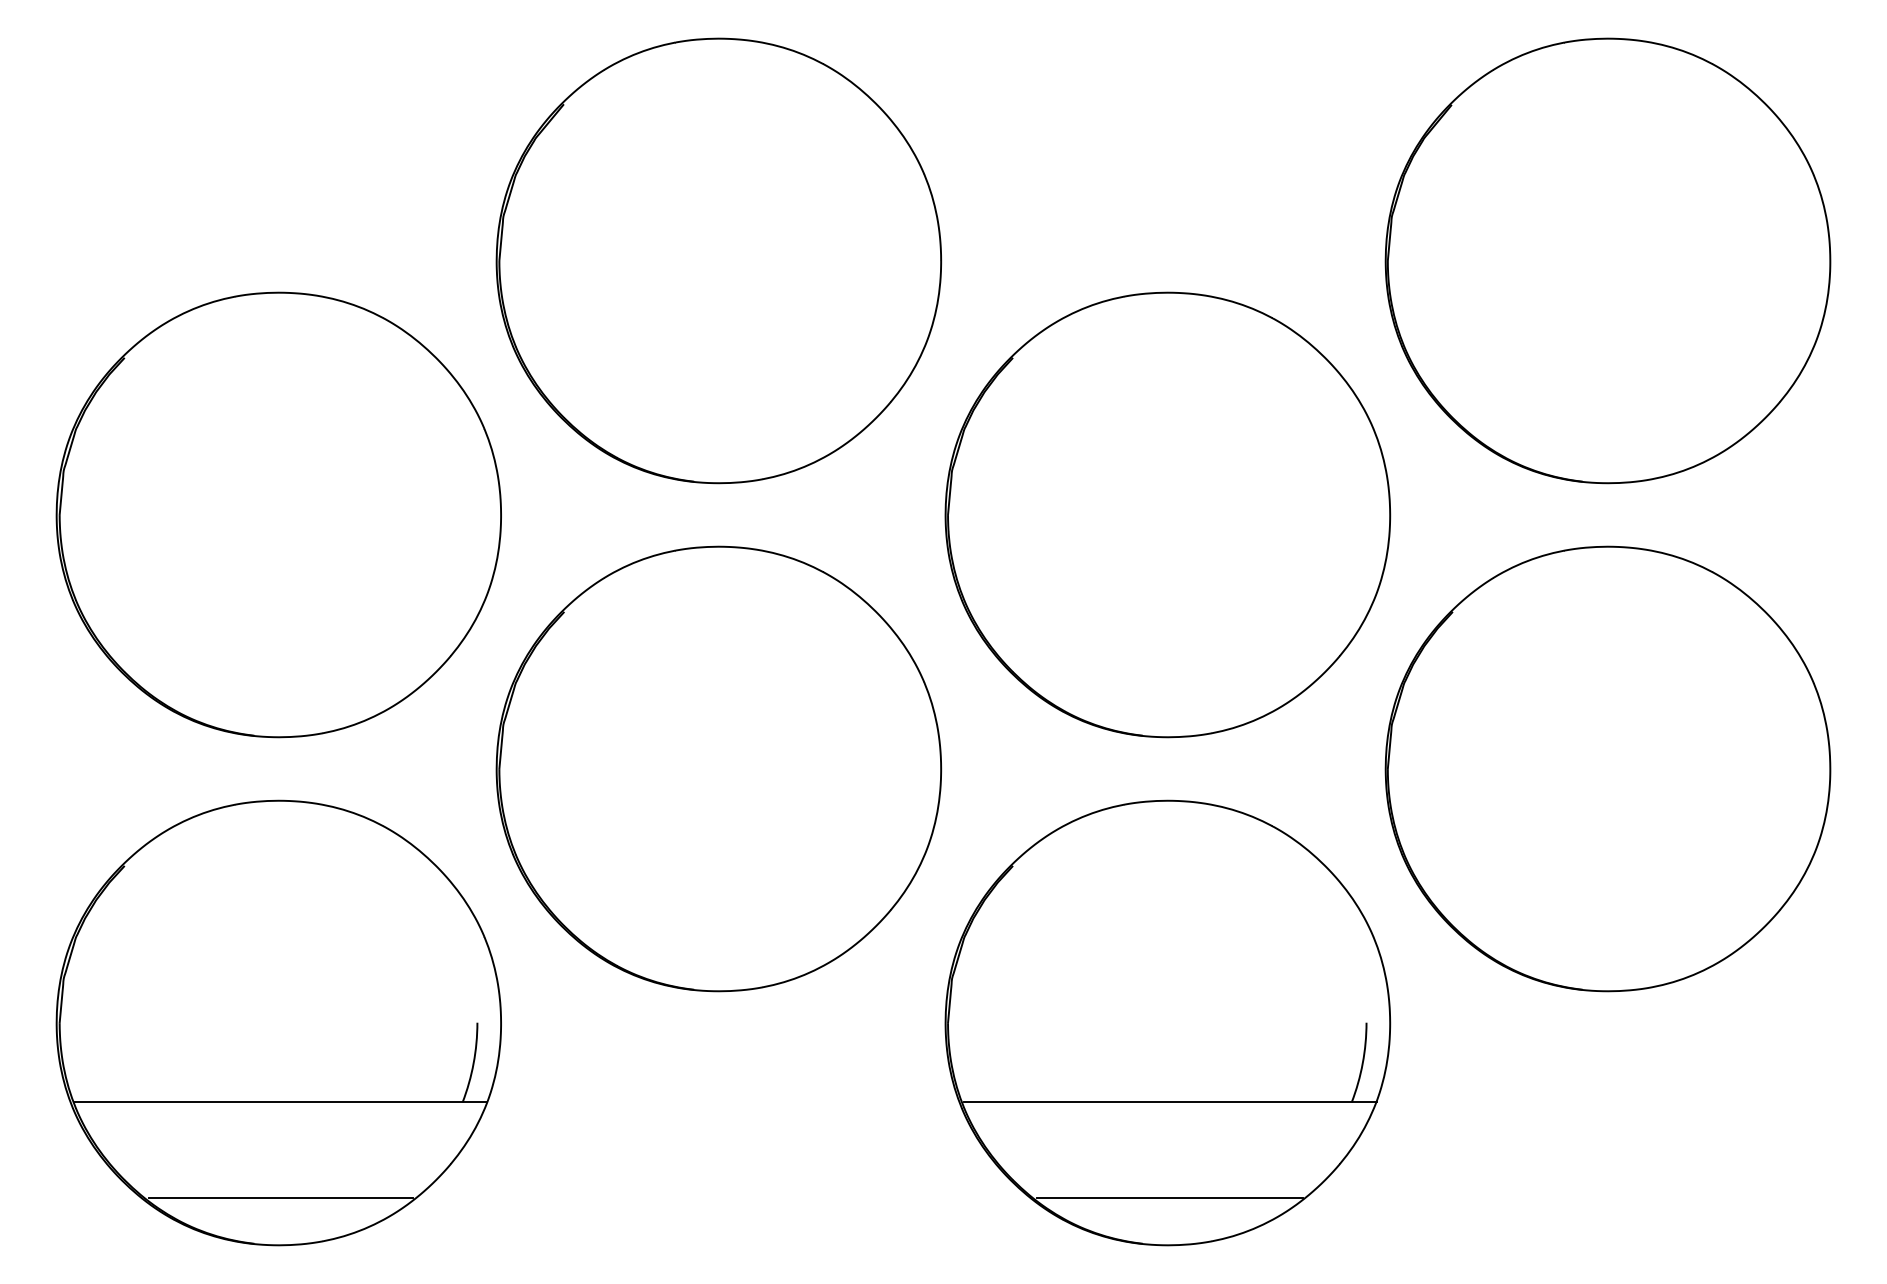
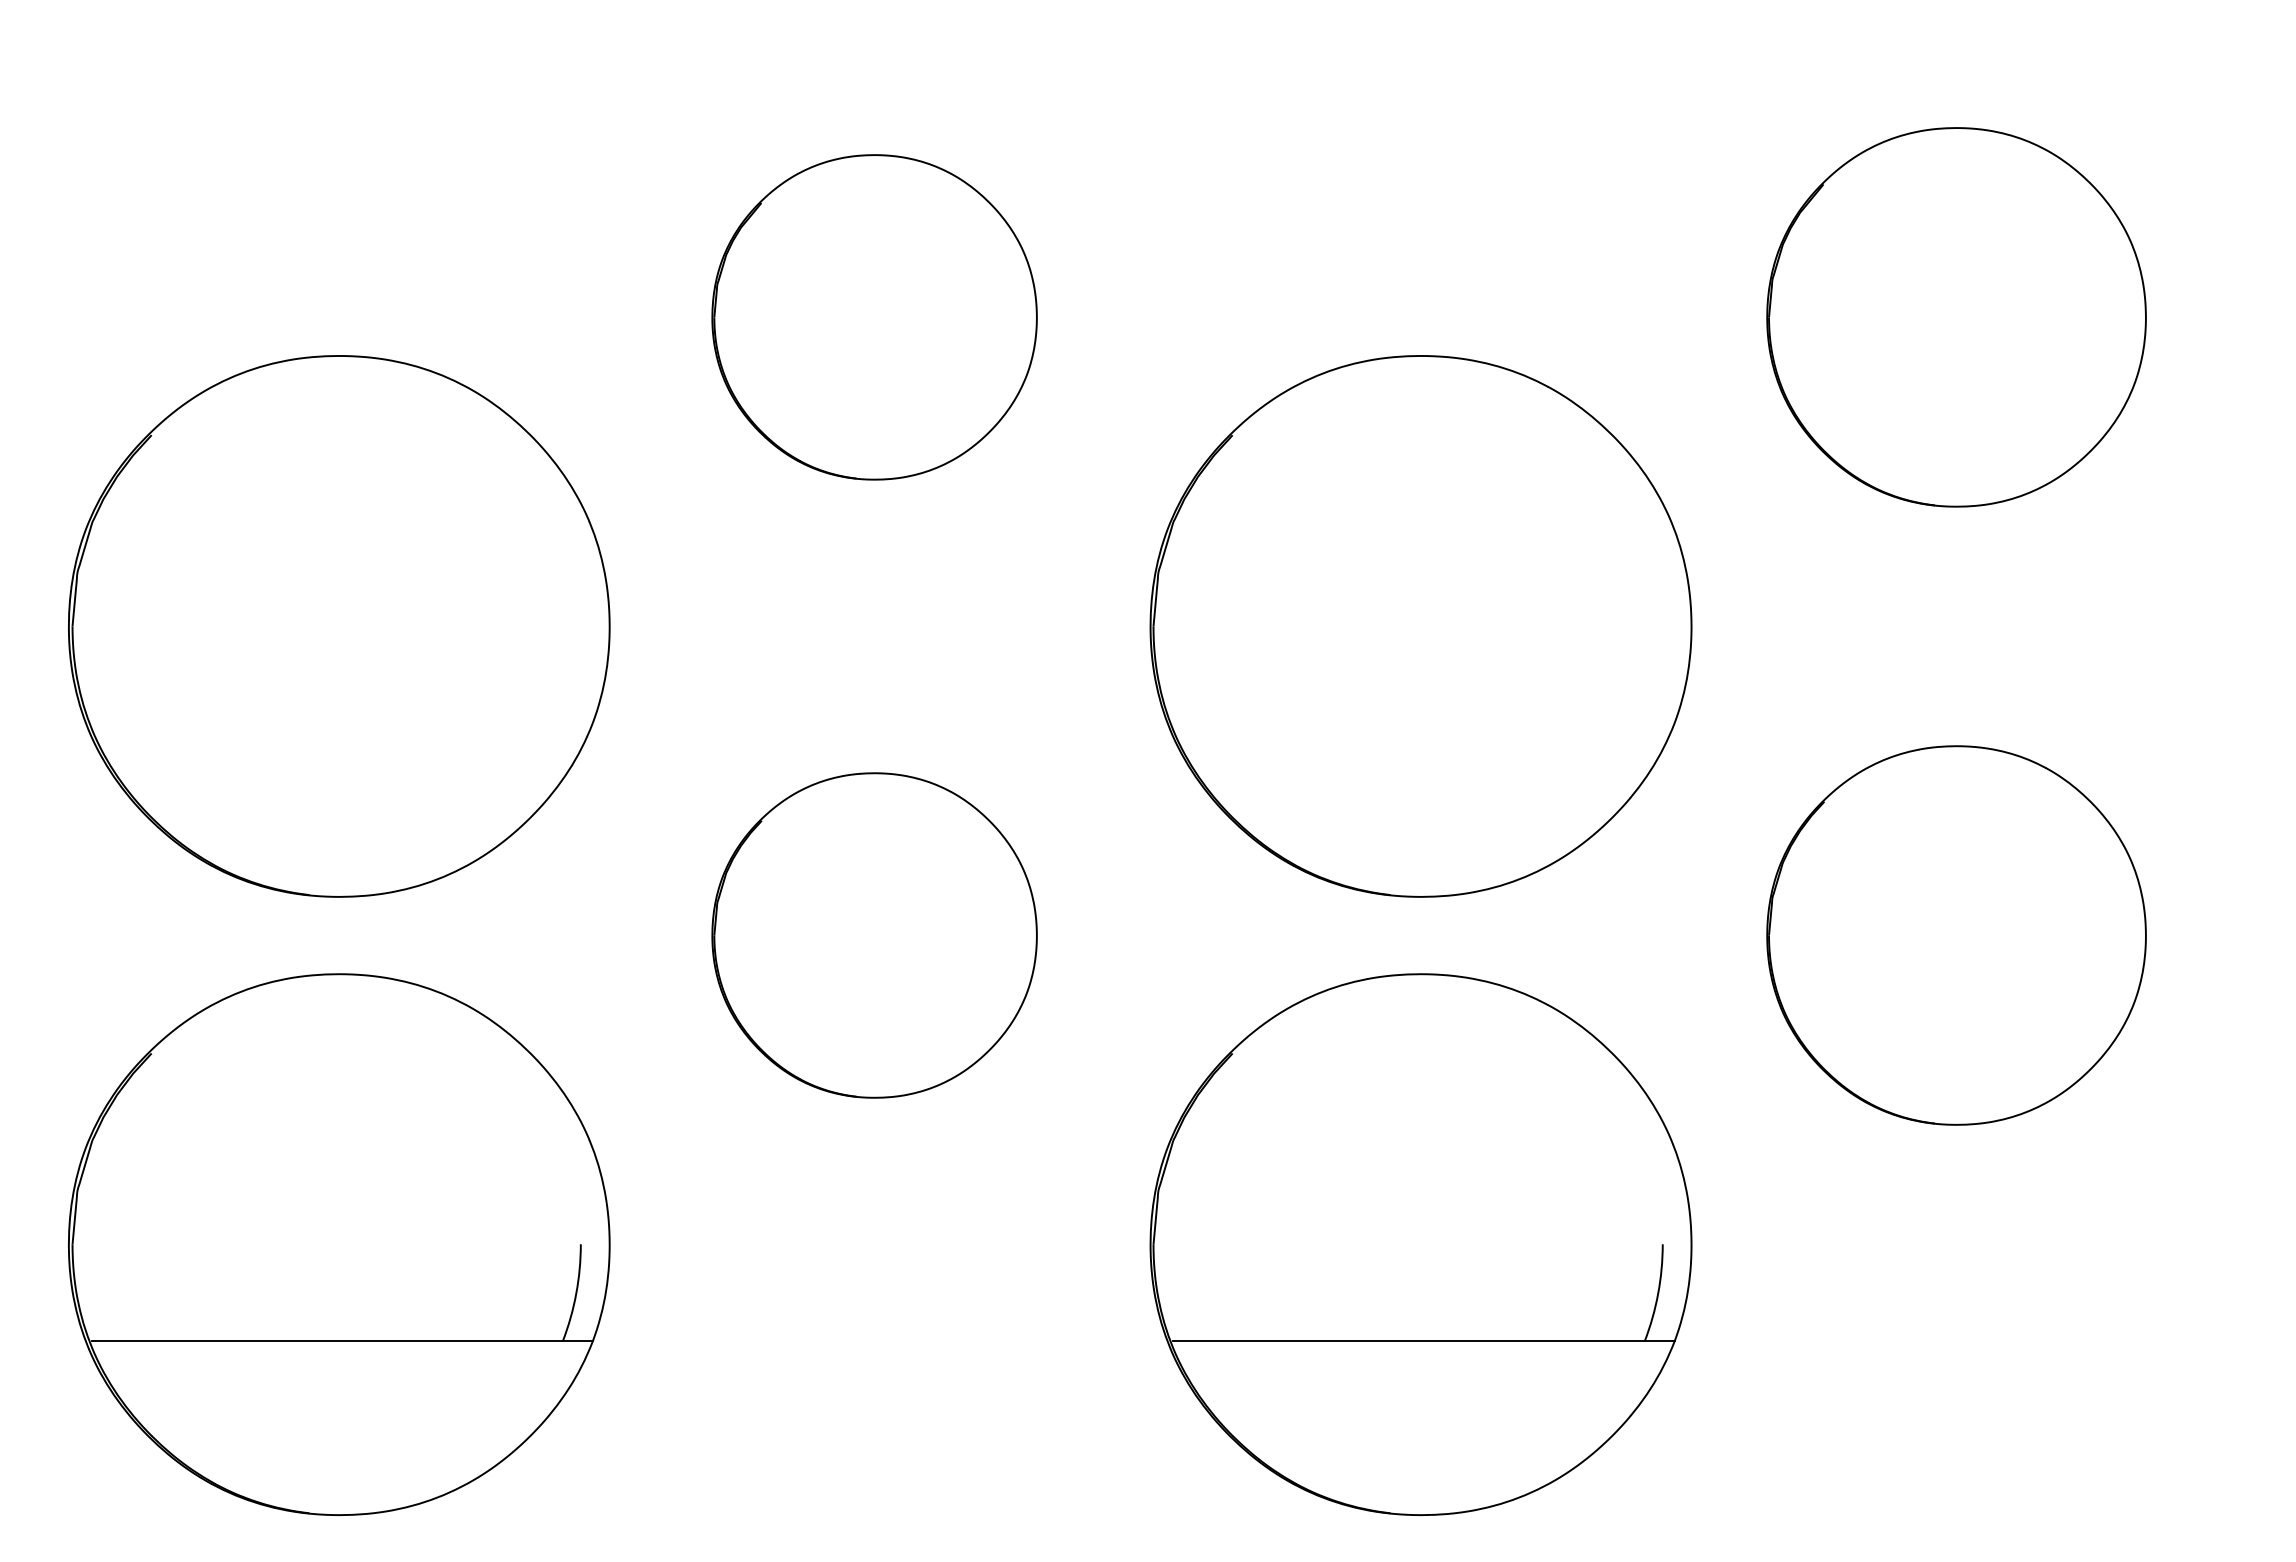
part: (718, 261) -> (874, 317), size x0.6
part: (1607, 261) -> (1956, 317), size x0.7
part: (718, 768) -> (874, 935), size x0.6
part: (1607, 768) -> (1956, 935), size x0.7
line: (280, 1197) -> (341, 1457), removed
line: (1169, 1197) -> (1423, 1457), removed

